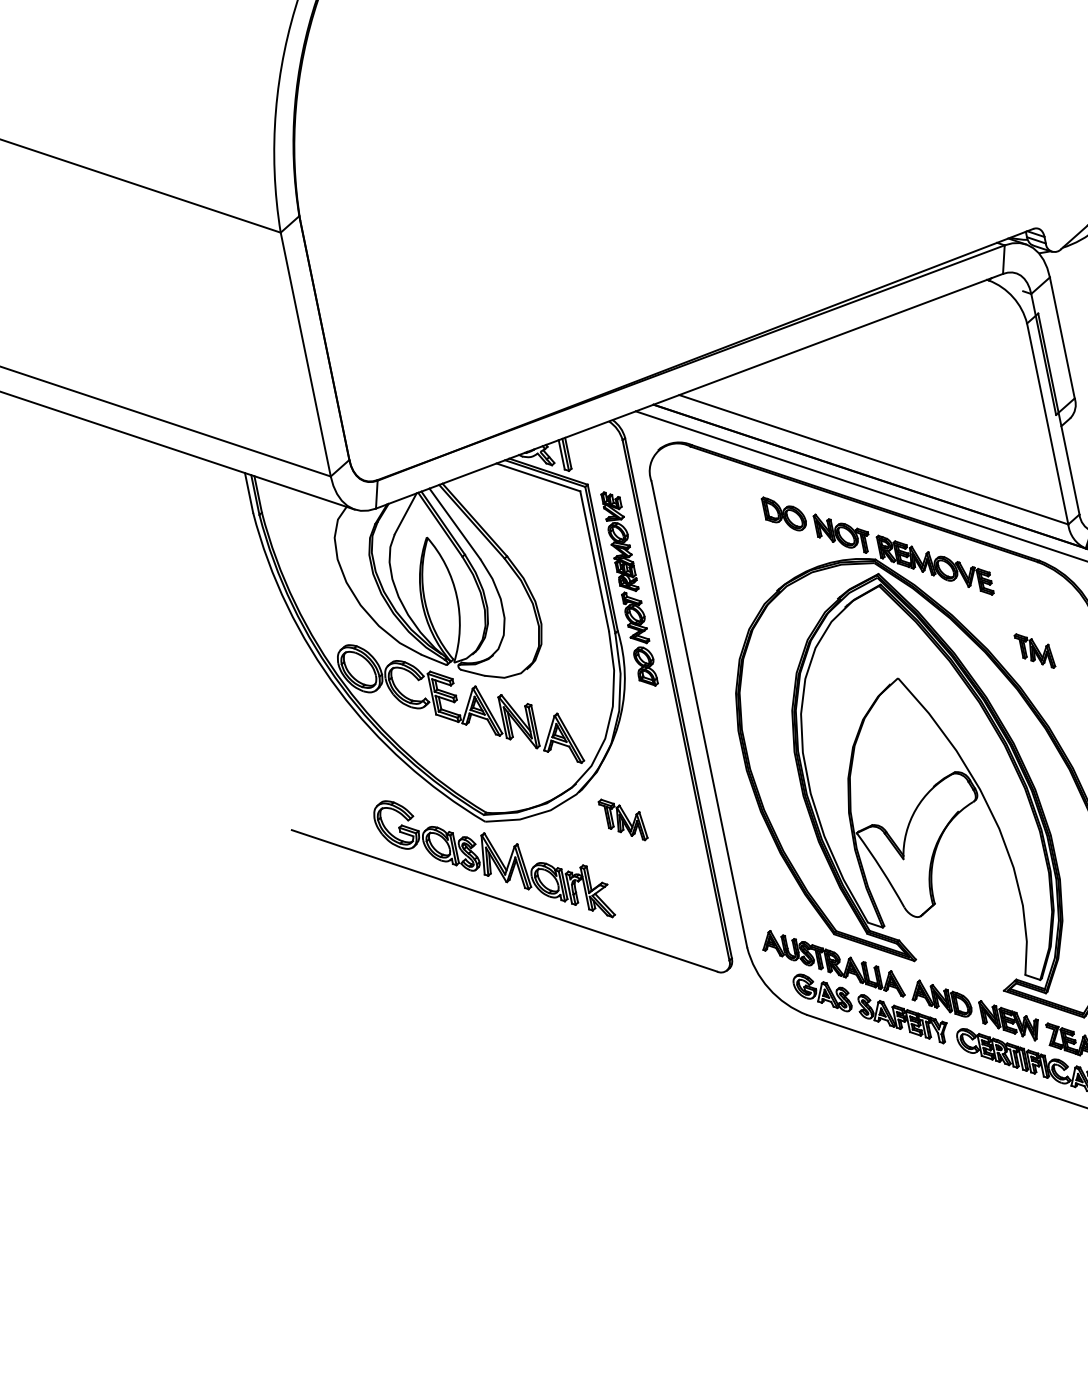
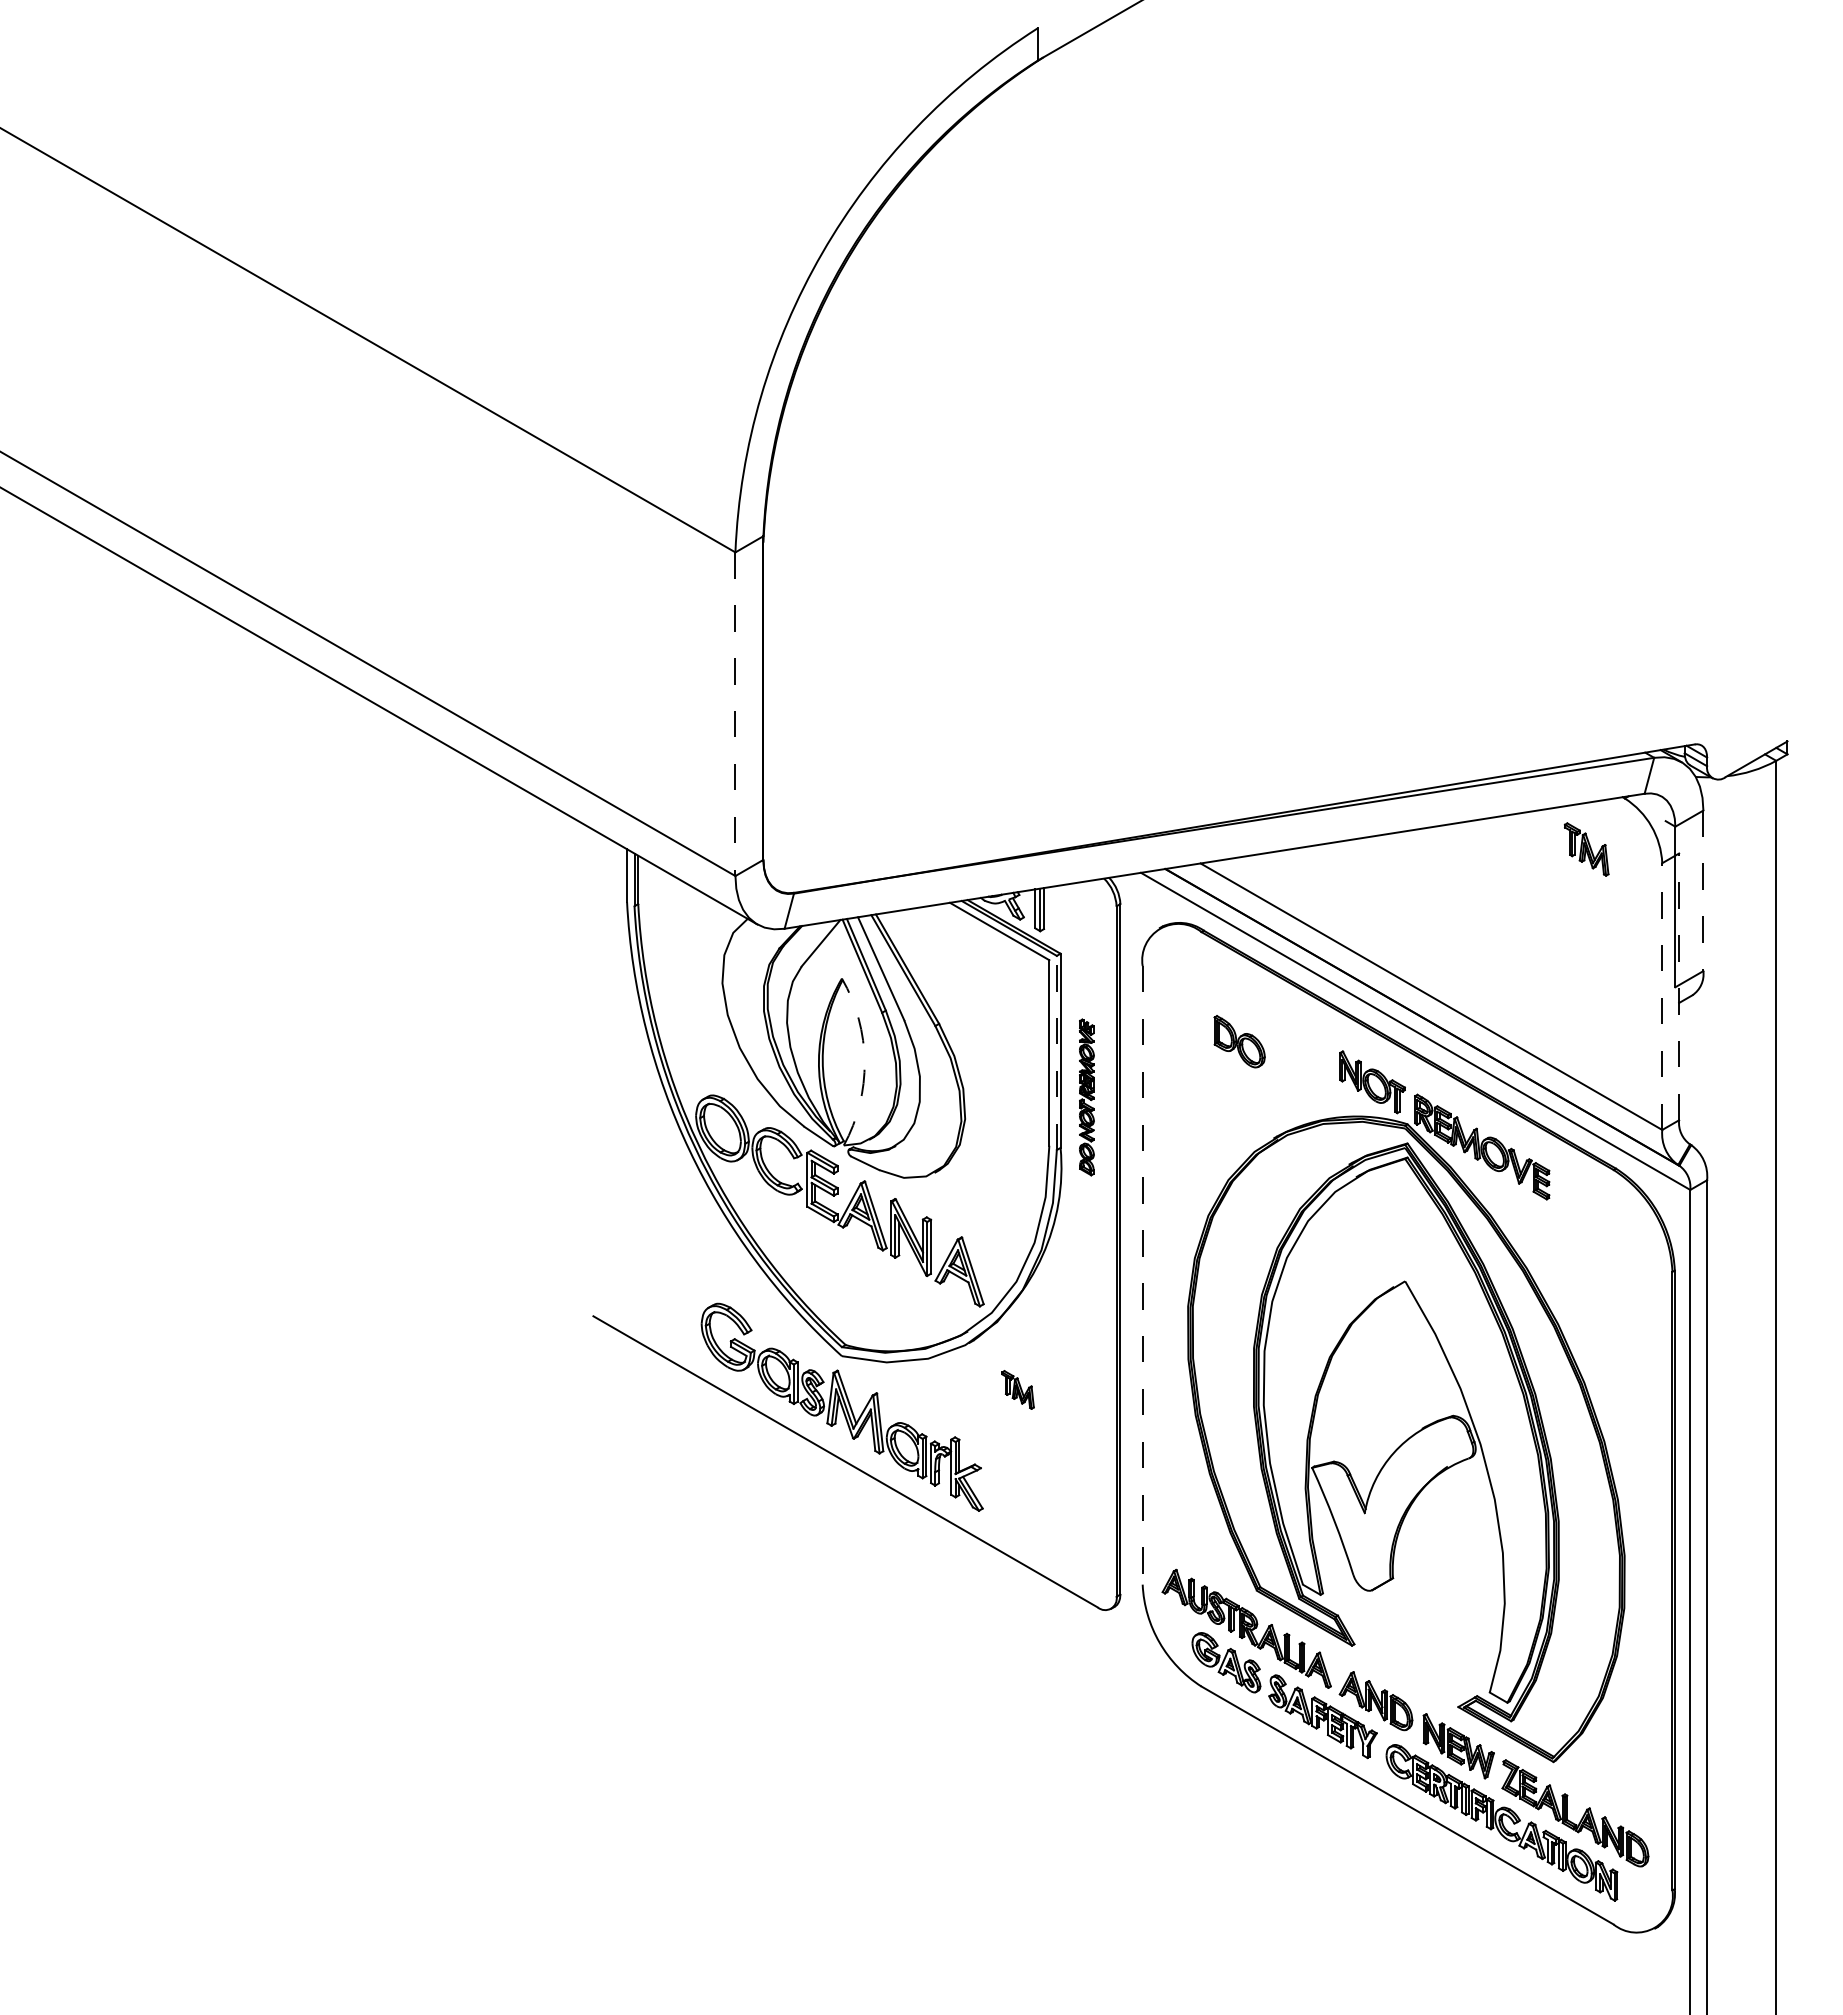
line: (1062, 338) -> (1703, 891), solid -> dashed
line: (305, 354) -> (735, 714), solid -> dashed
line: (1059, 413) -> (1679, 986), solid -> dashed
line: (1047, 423) -> (1662, 996), solid -> dashed
part: (784, 513) -> (1239, 1041), moved
line: (599, 559) -> (1056, 1052), solid -> dashed
part: (629, 589) -> (1086, 1097), size x0.6
arc: (456, 596) -> (864, 1061), solid -> dashed
part: (1034, 651) -> (1586, 849), moved
line: (699, 714) -> (1142, 1275), solid -> dashed
part: (622, 819) -> (1017, 1389), size x0.6

